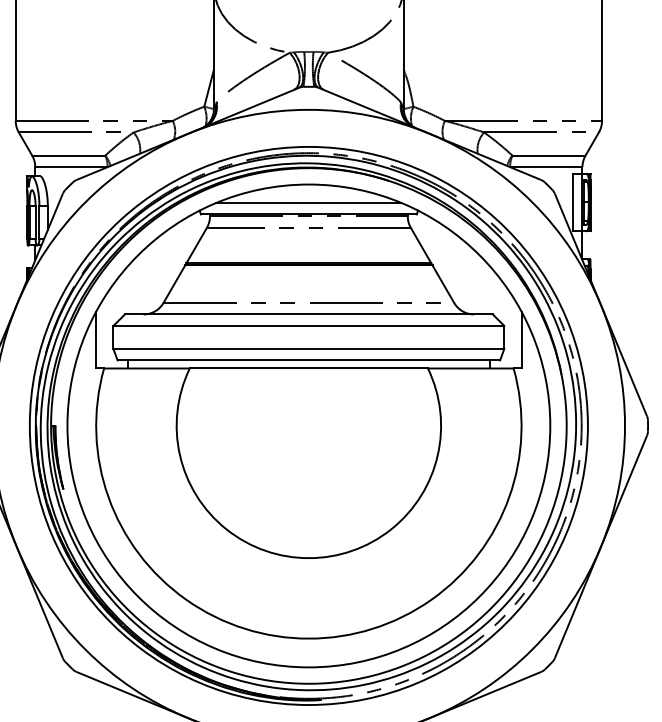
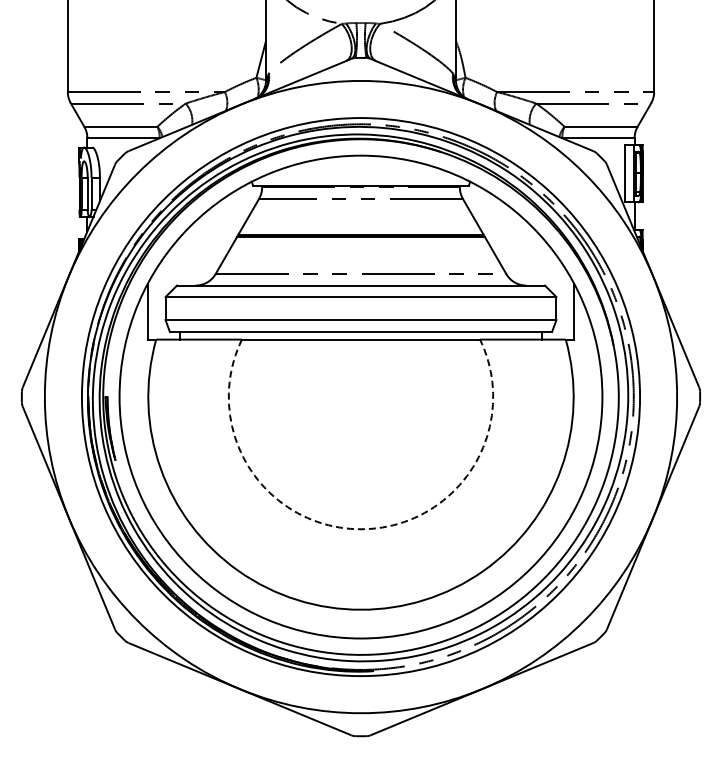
line: (308, 203) -> (360, 174), removed
arc: (309, 558) -> (361, 529), solid -> dashed

